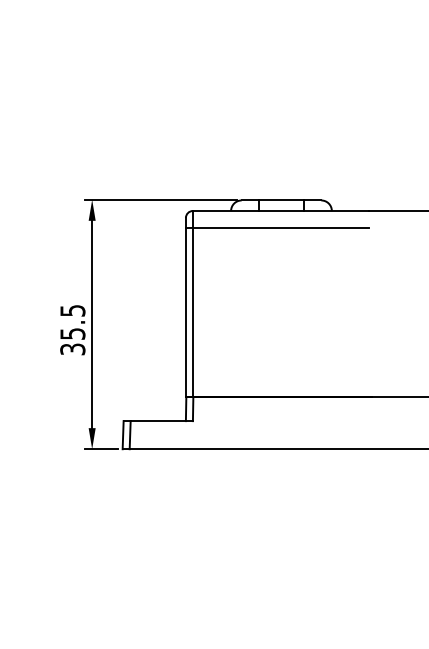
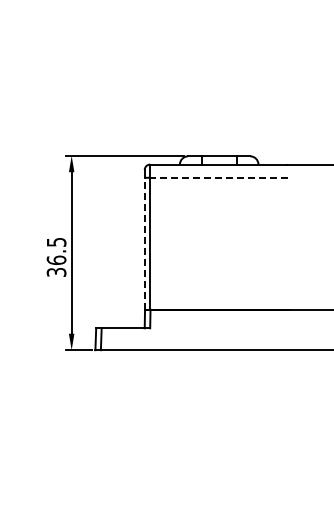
line: (280, 227) -> (218, 177), solid -> dashed
line: (185, 312) -> (144, 243), solid -> dashed
text: (72, 332) -> (56, 259), 35.5 -> 36.5

